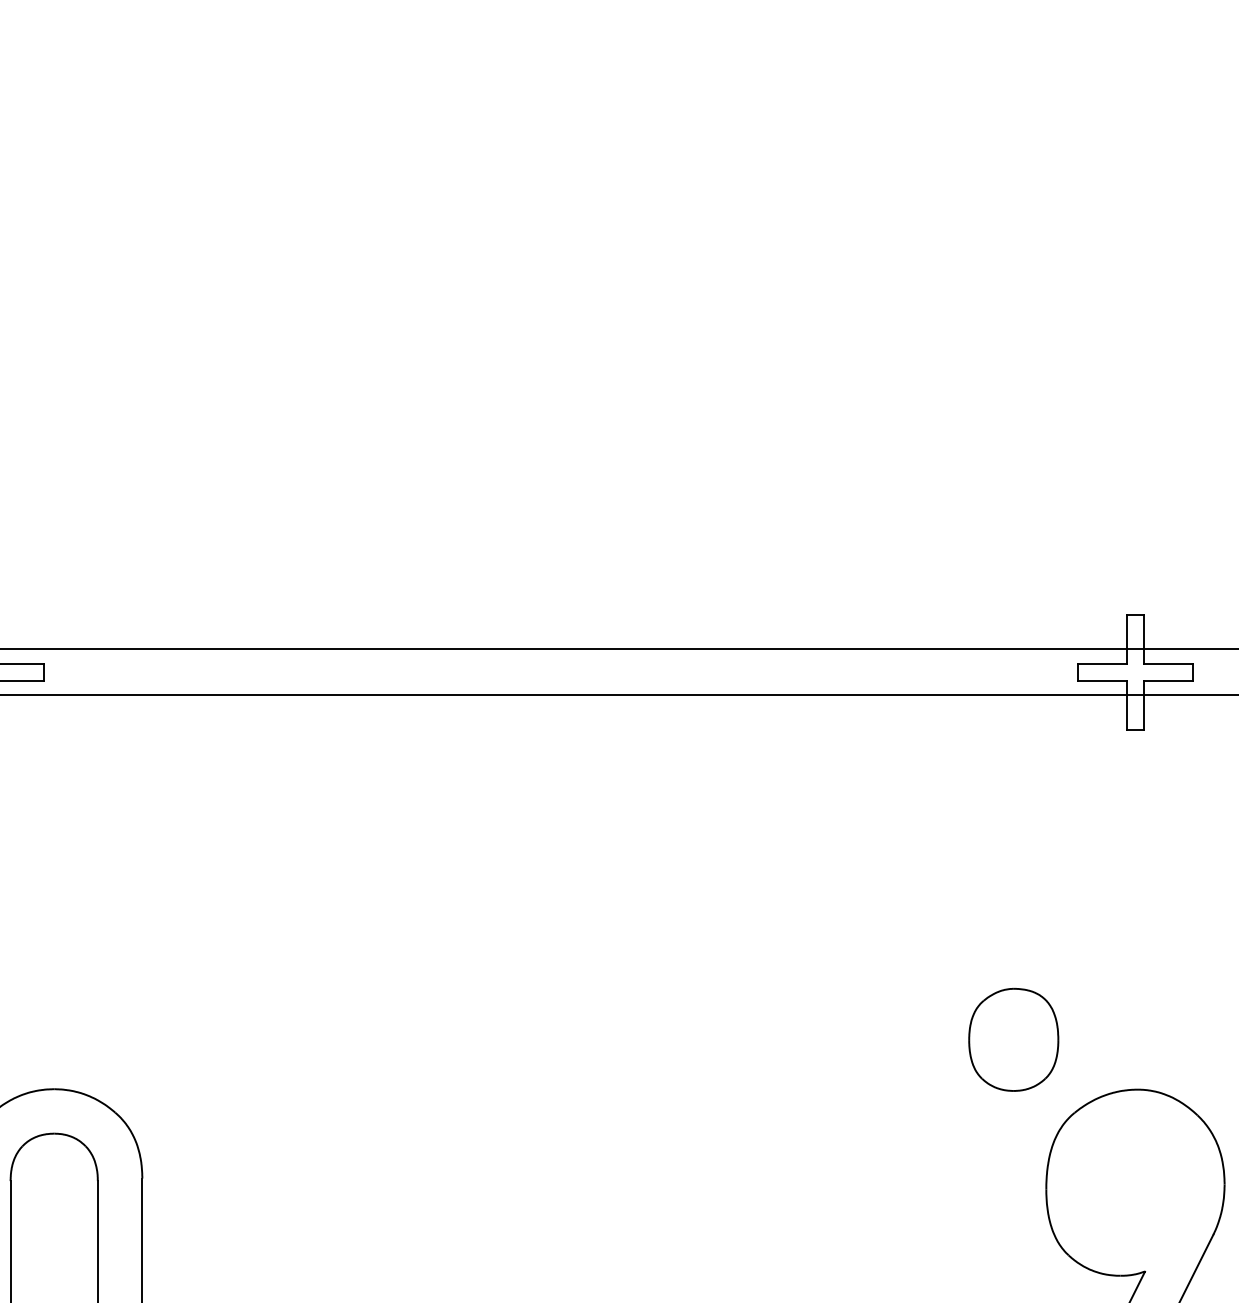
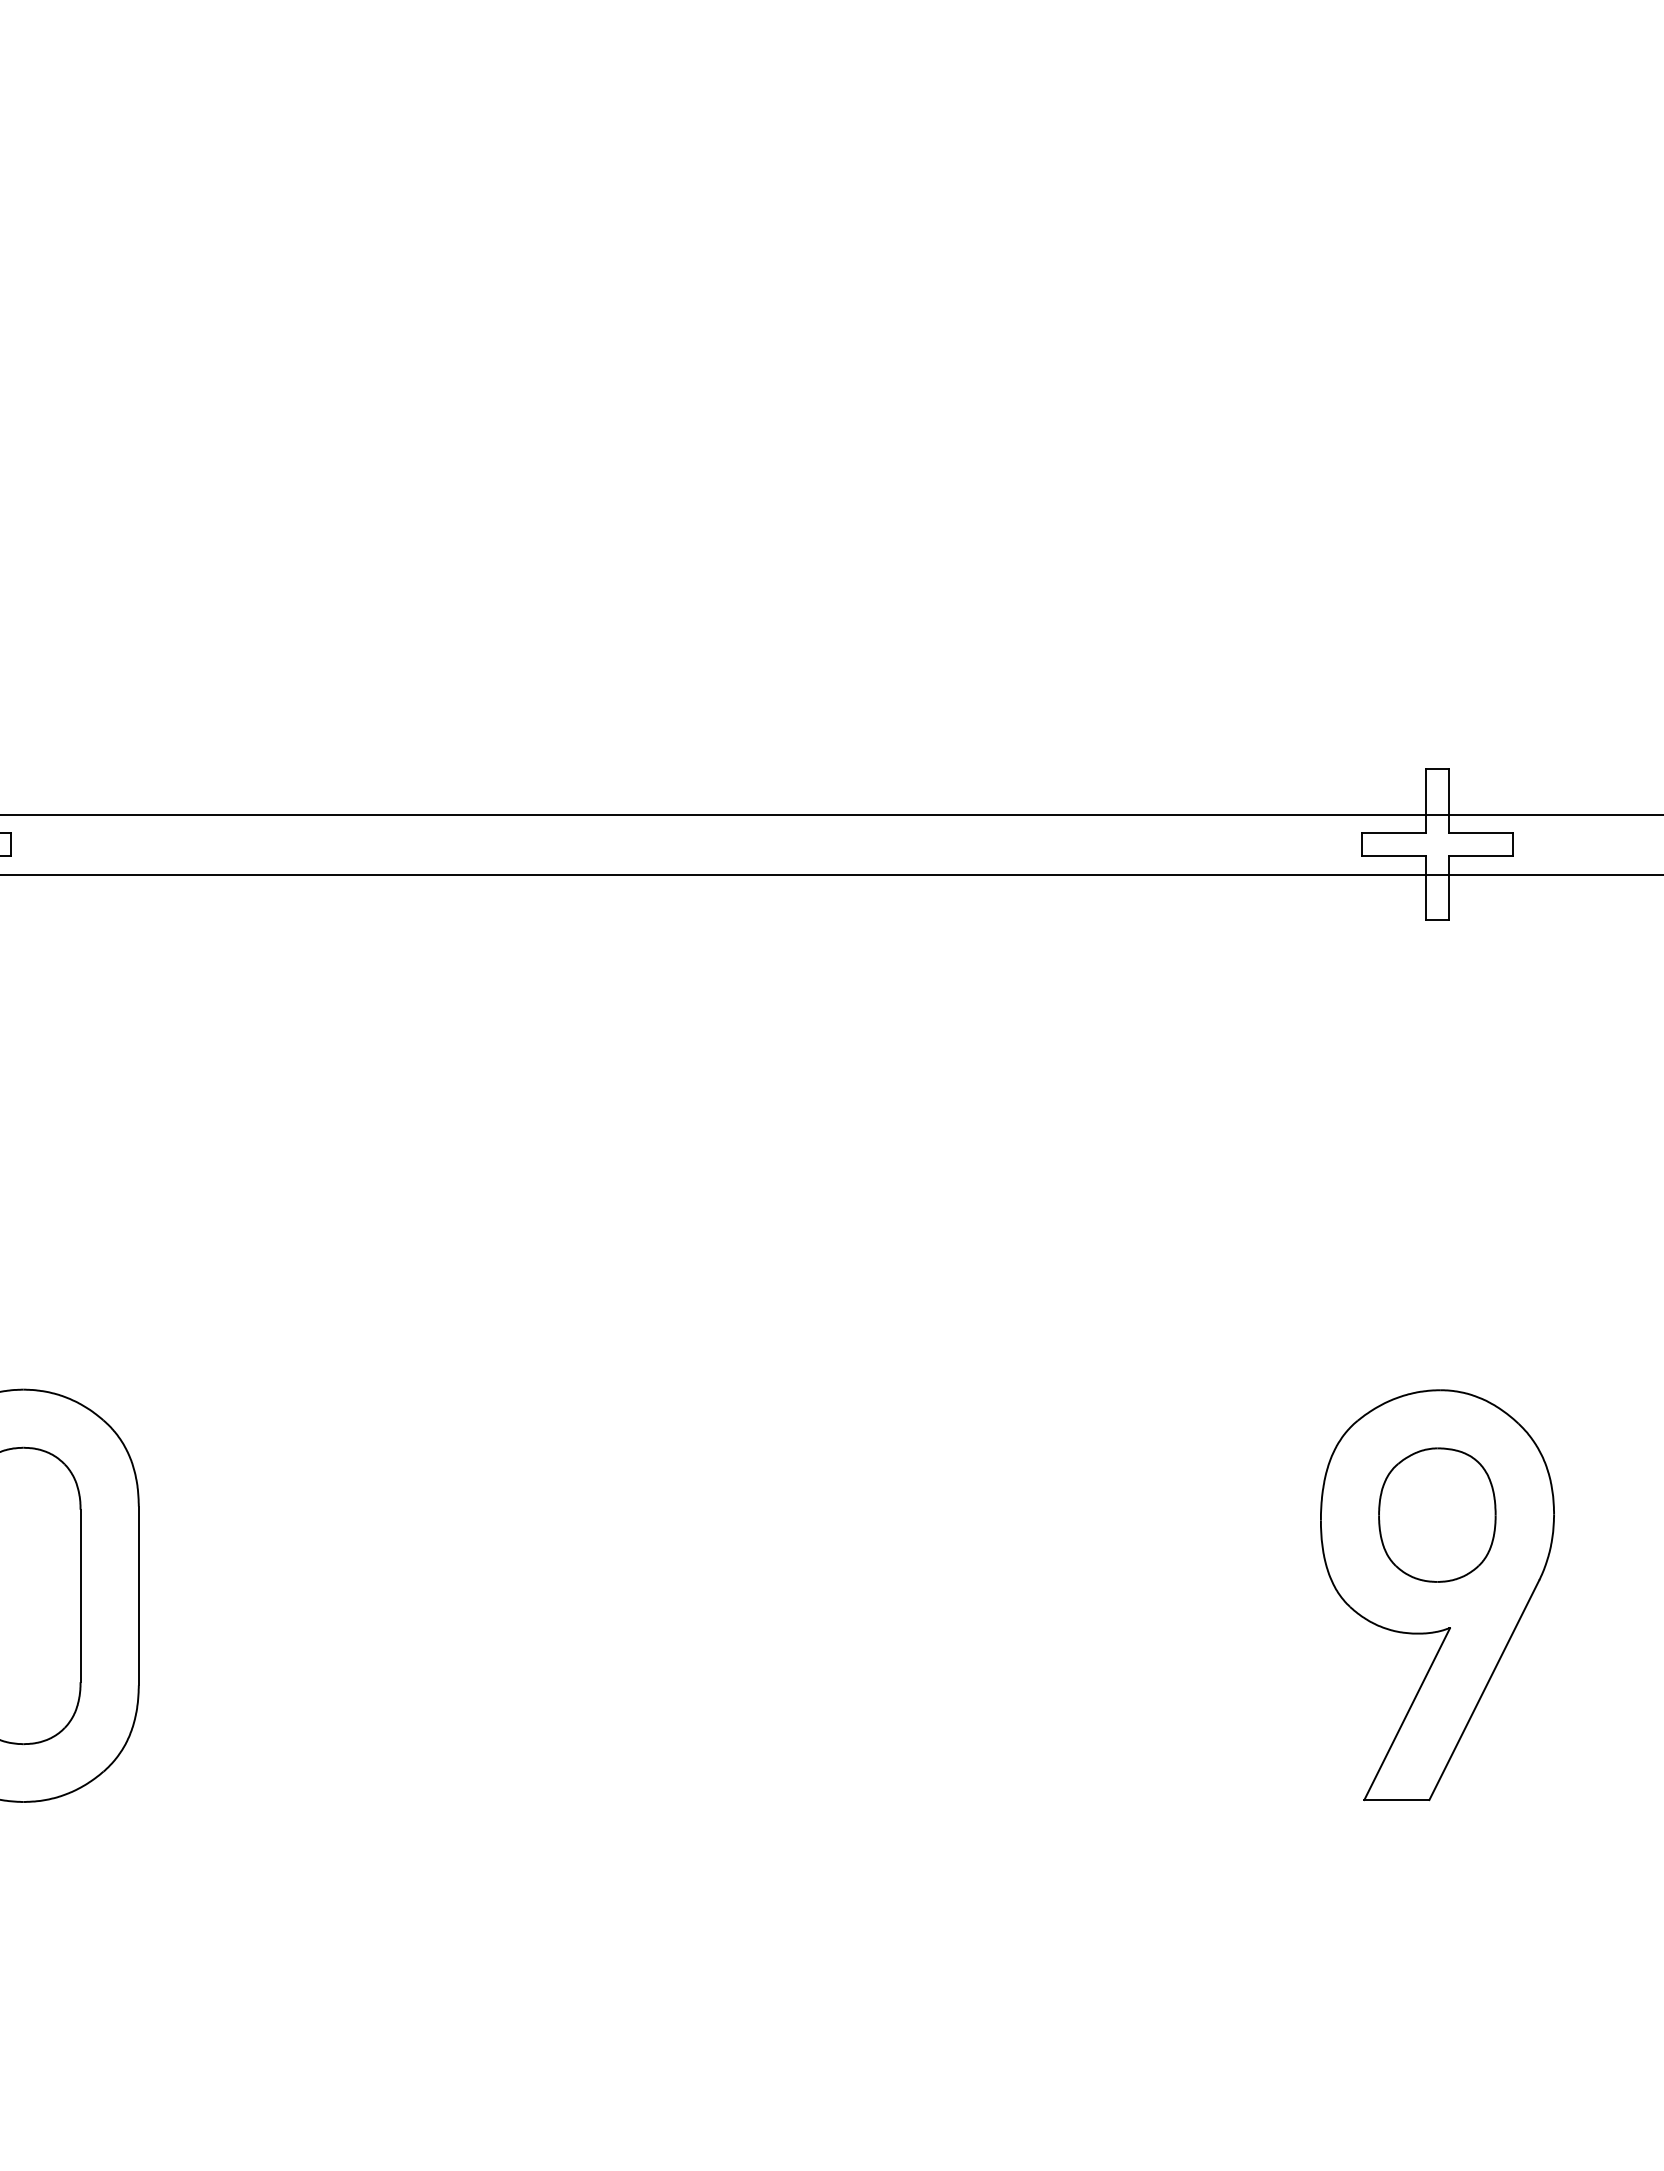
part: (1013, 1039) -> (1437, 1514), moved

